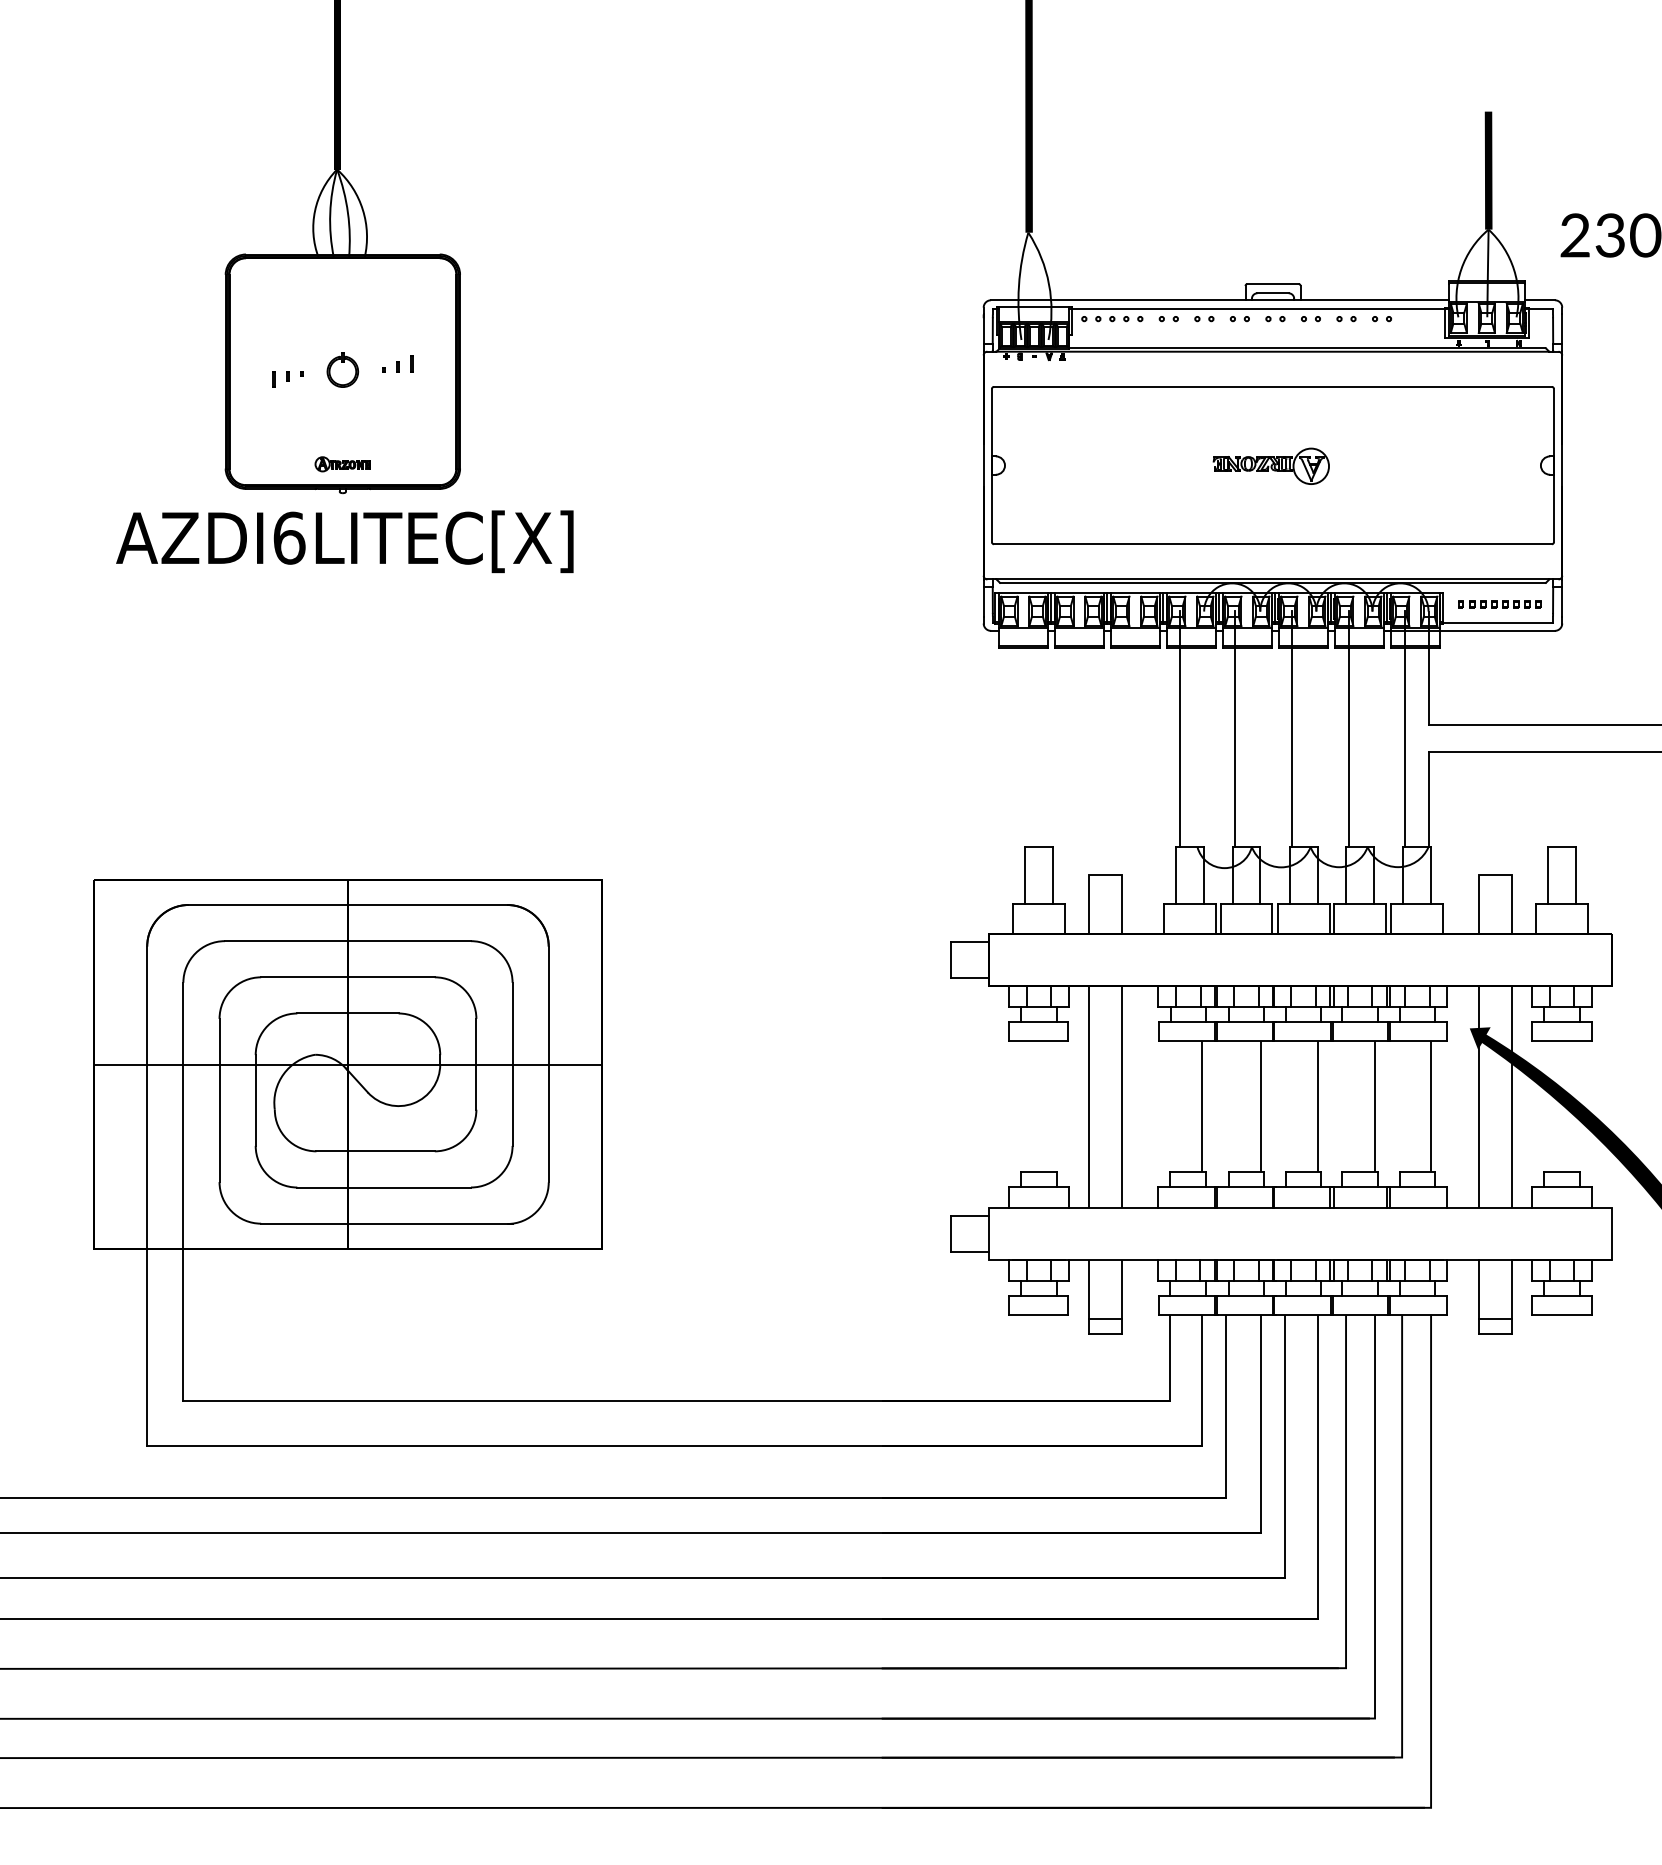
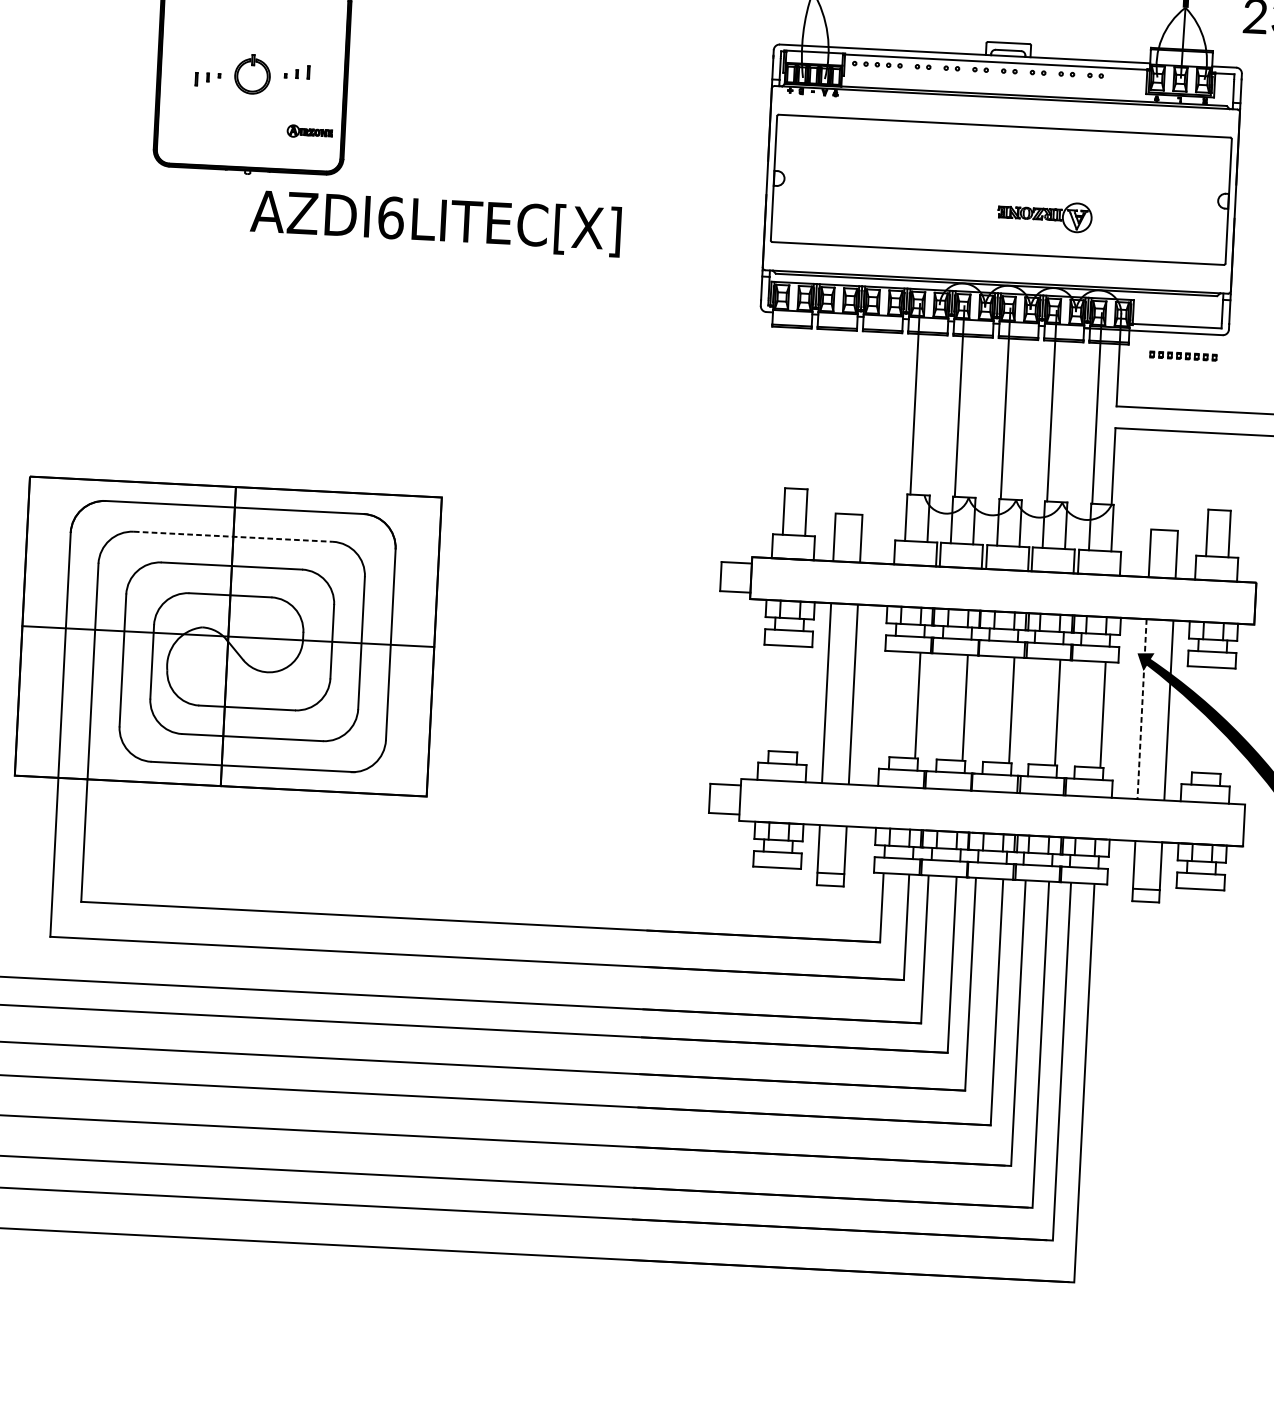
part: (342, 369) -> (252, 73), size x1.4
part: (342, 464) -> (309, 132), moved
part: (1270, 465) -> (1044, 215), moved
text: (344, 541) -> (435, 222), moved
part: (1499, 604) -> (1183, 356), moved
line: (348, 941) -> (233, 537), solid -> dashed
line: (1478, 1097) -> (1141, 709), solid -> dashed

